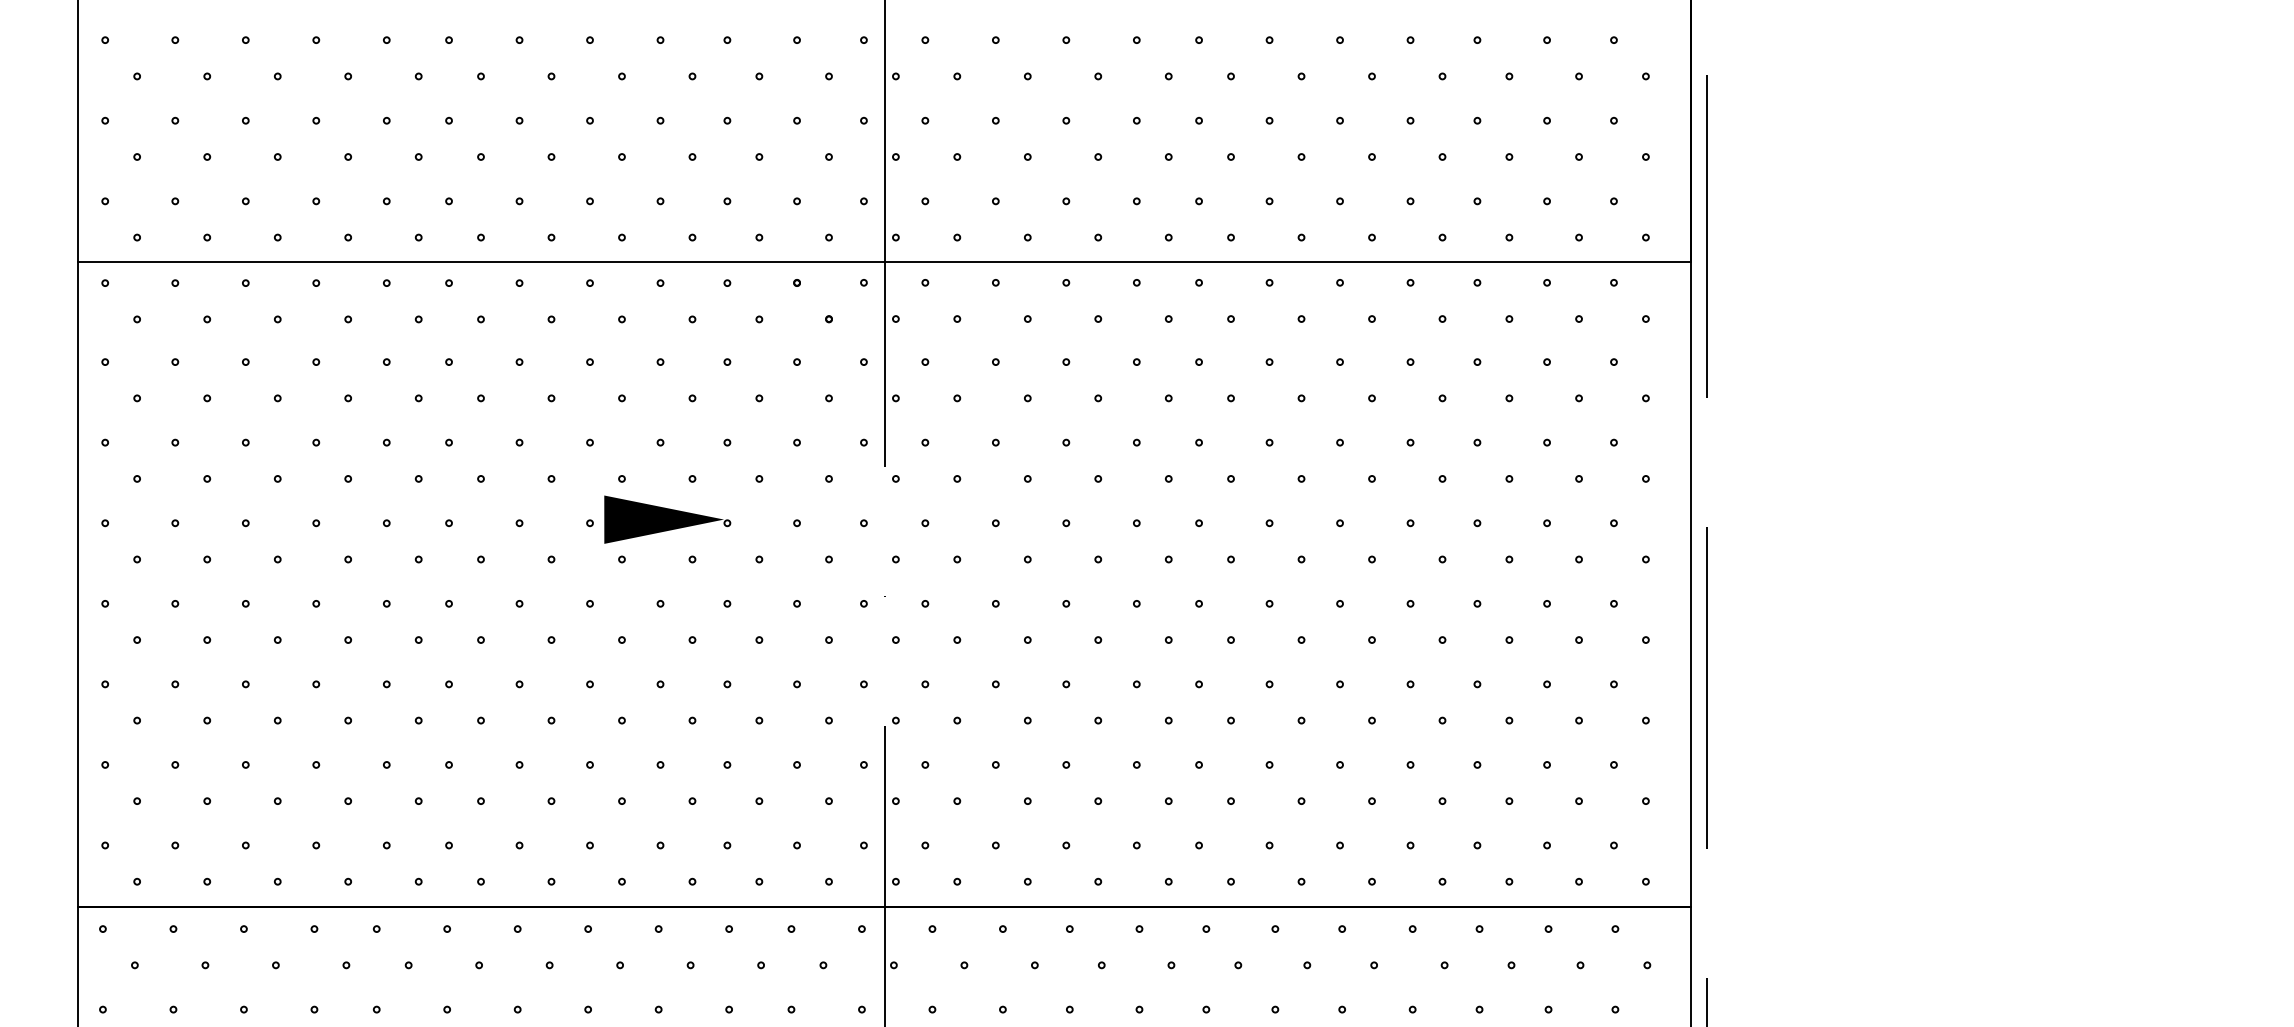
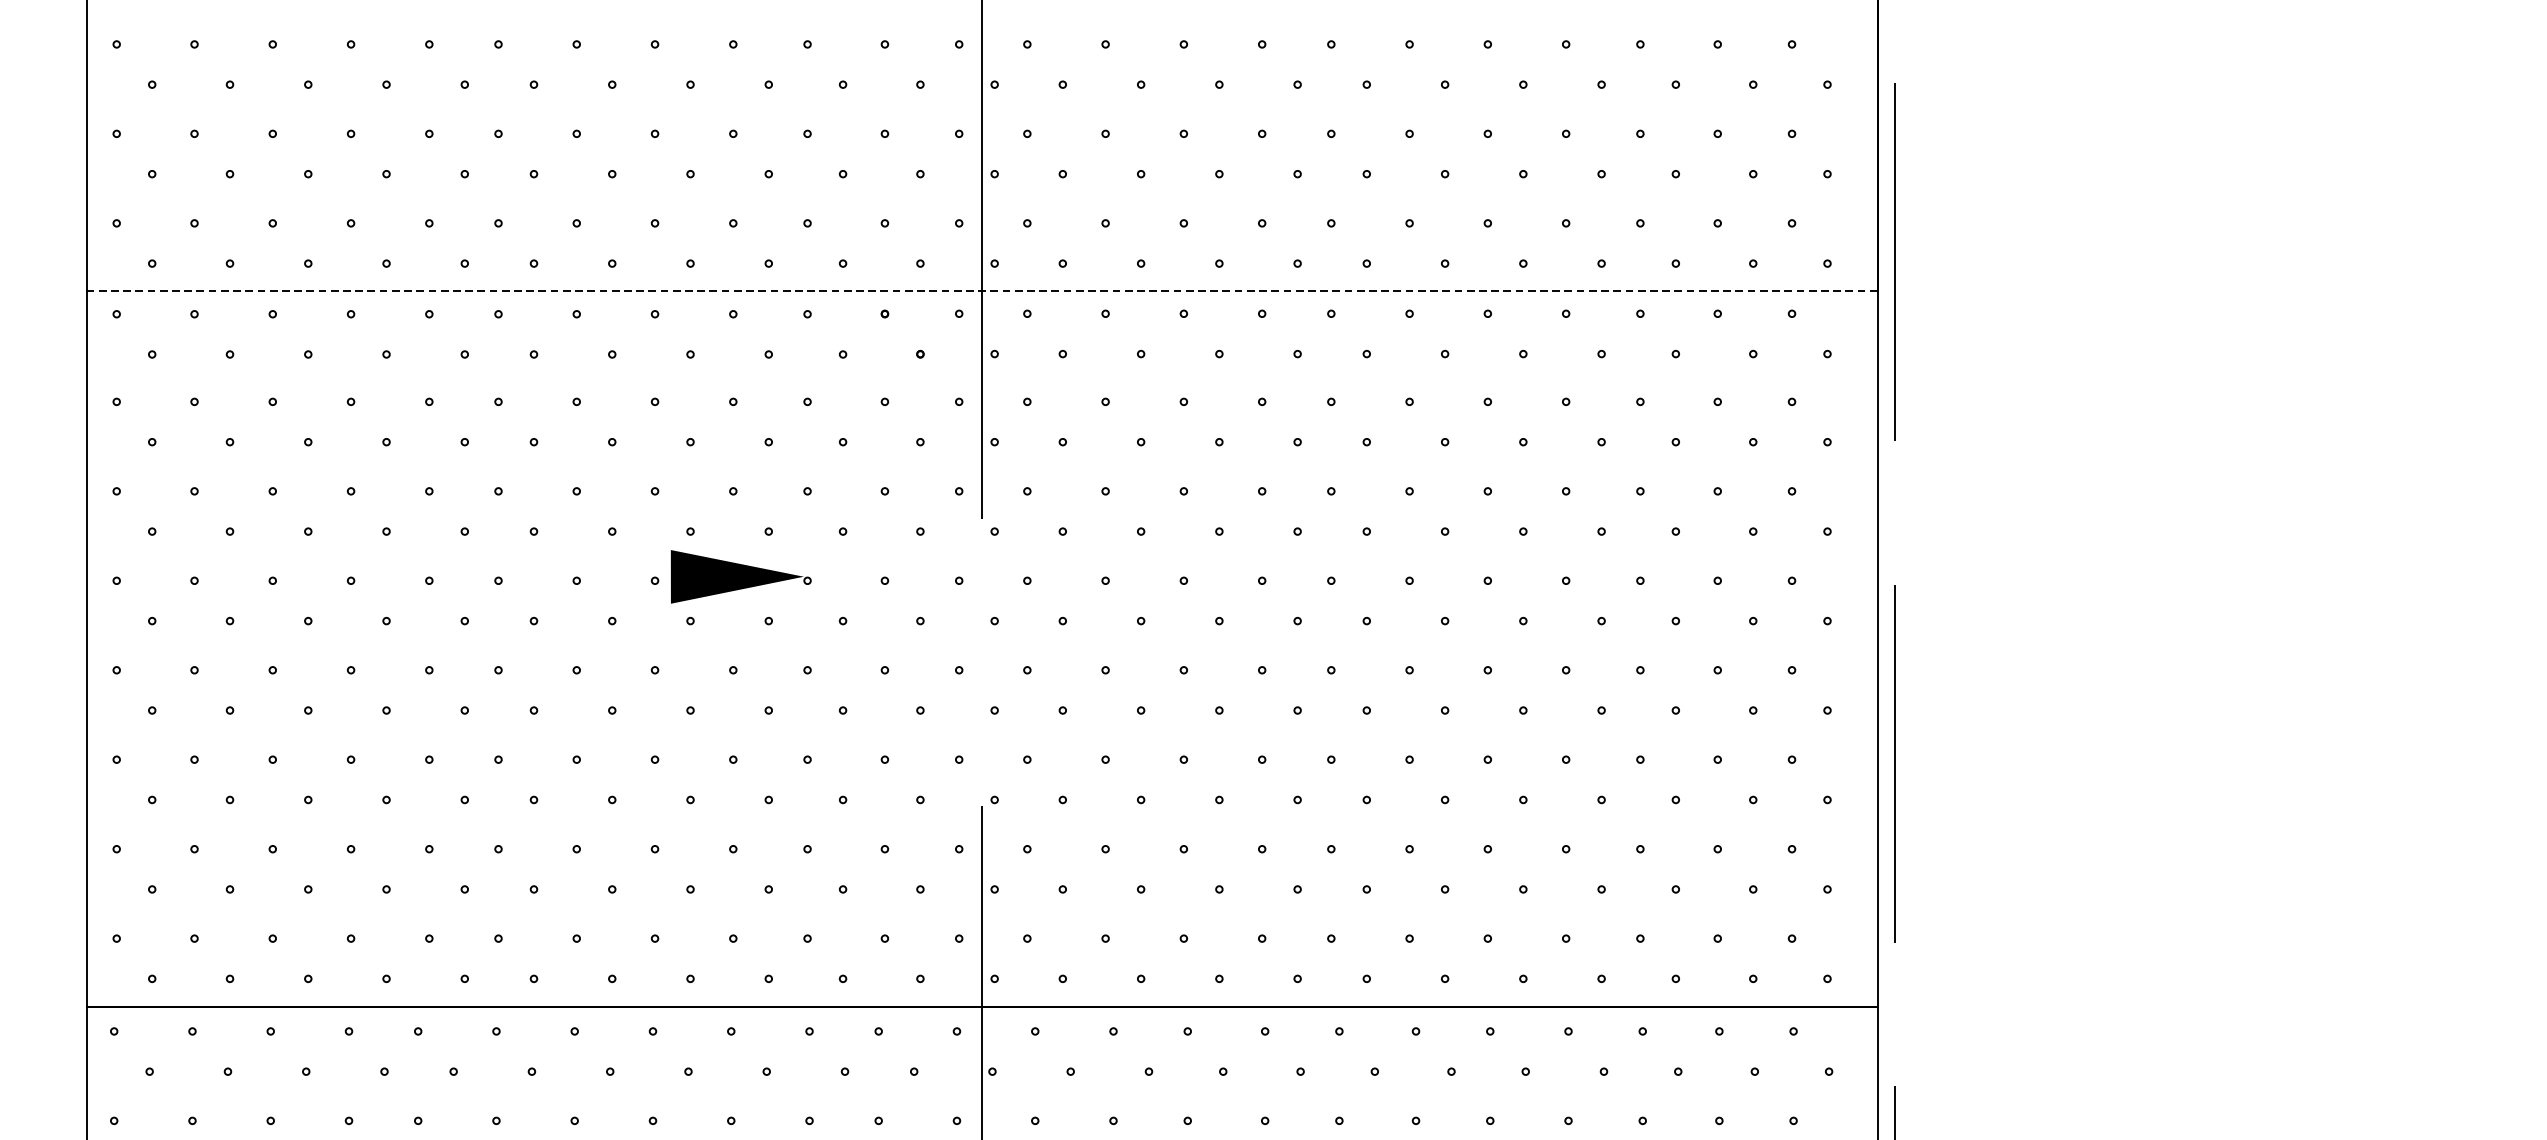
line: (884, 262) -> (982, 291), solid -> dashed

